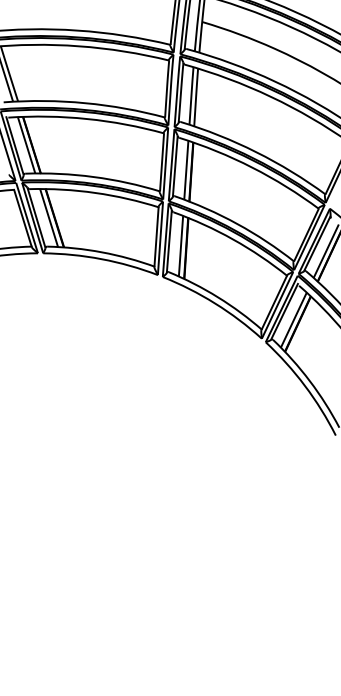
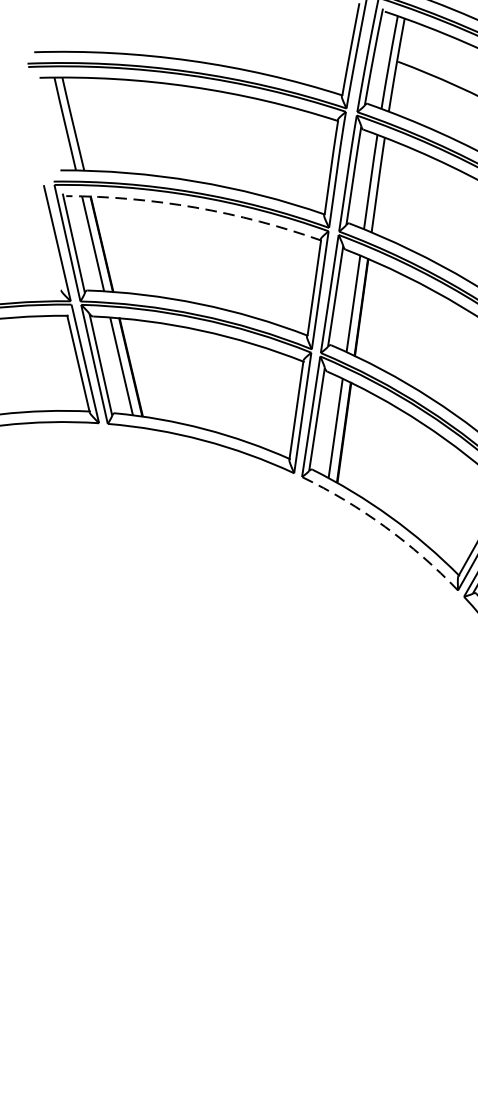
arc: (87, 118) -> (196, 206), solid -> dashed
arc: (215, 303) -> (385, 526), solid -> dashed

